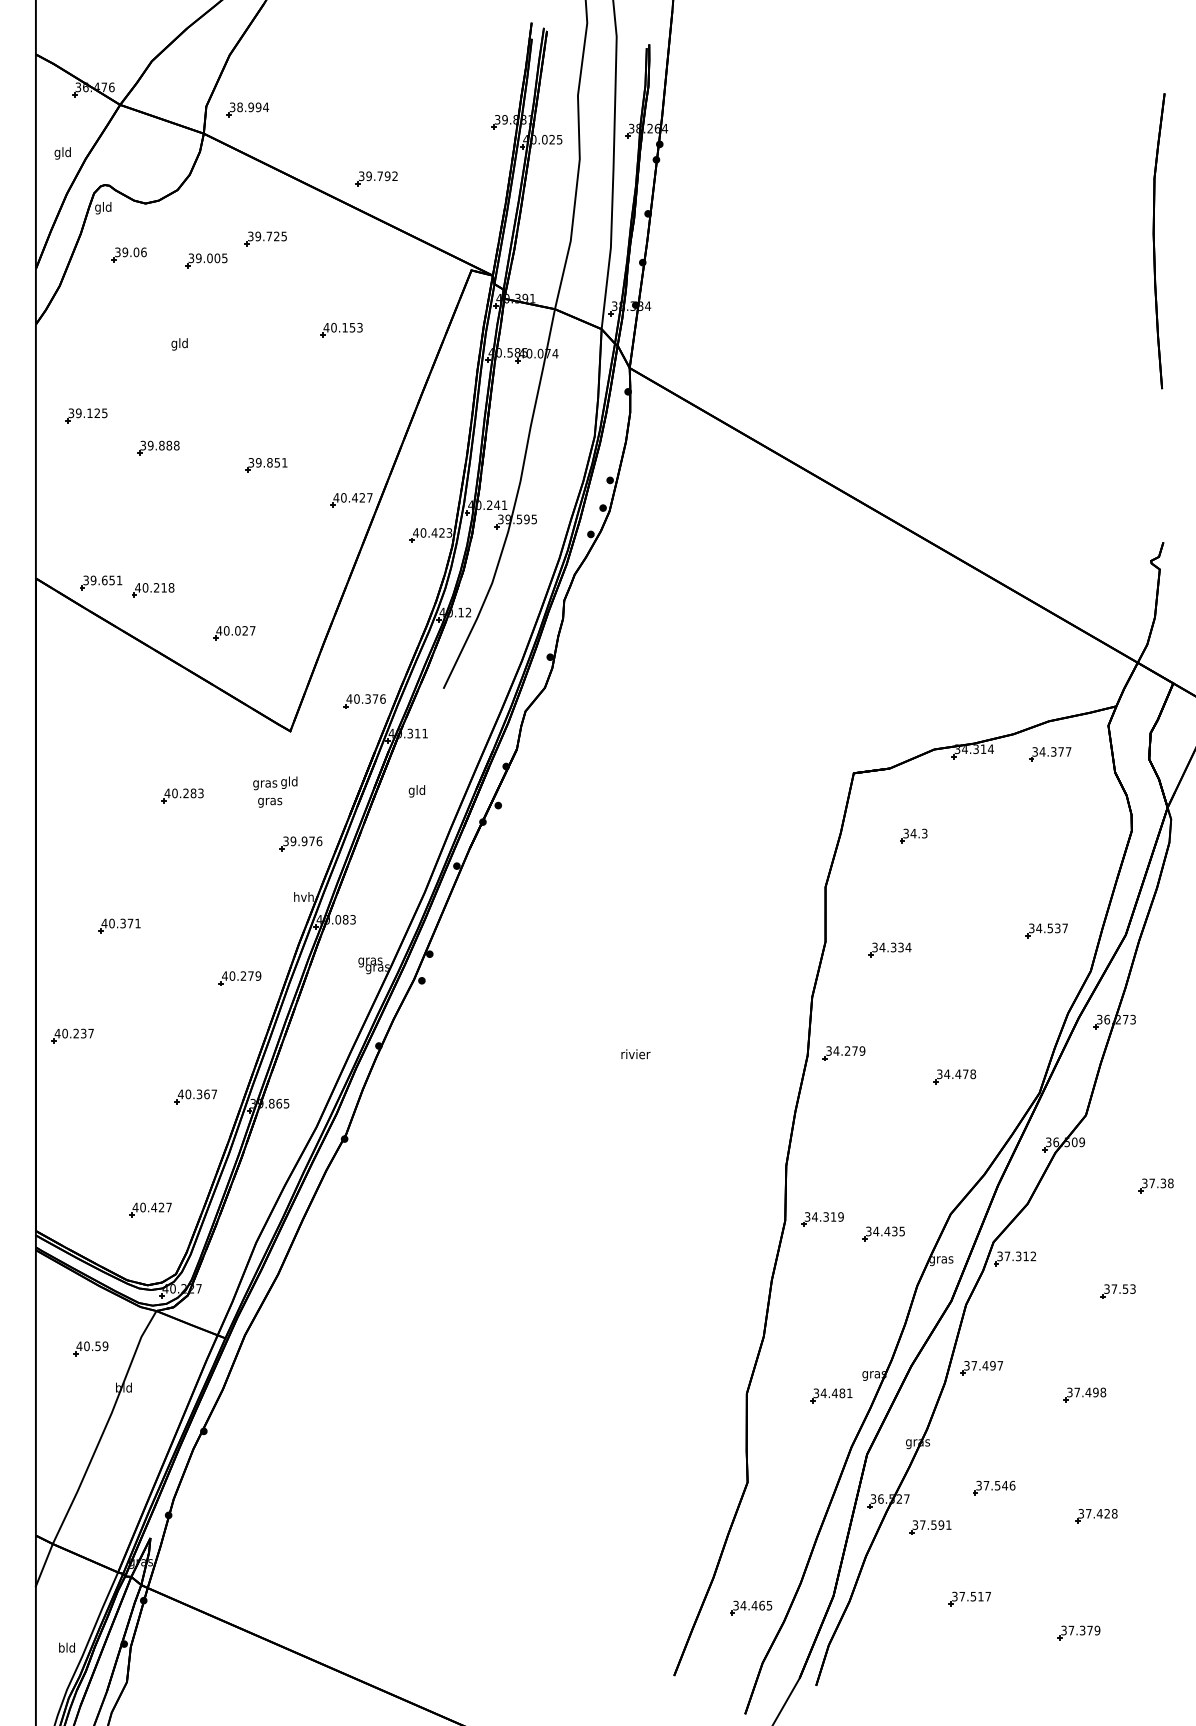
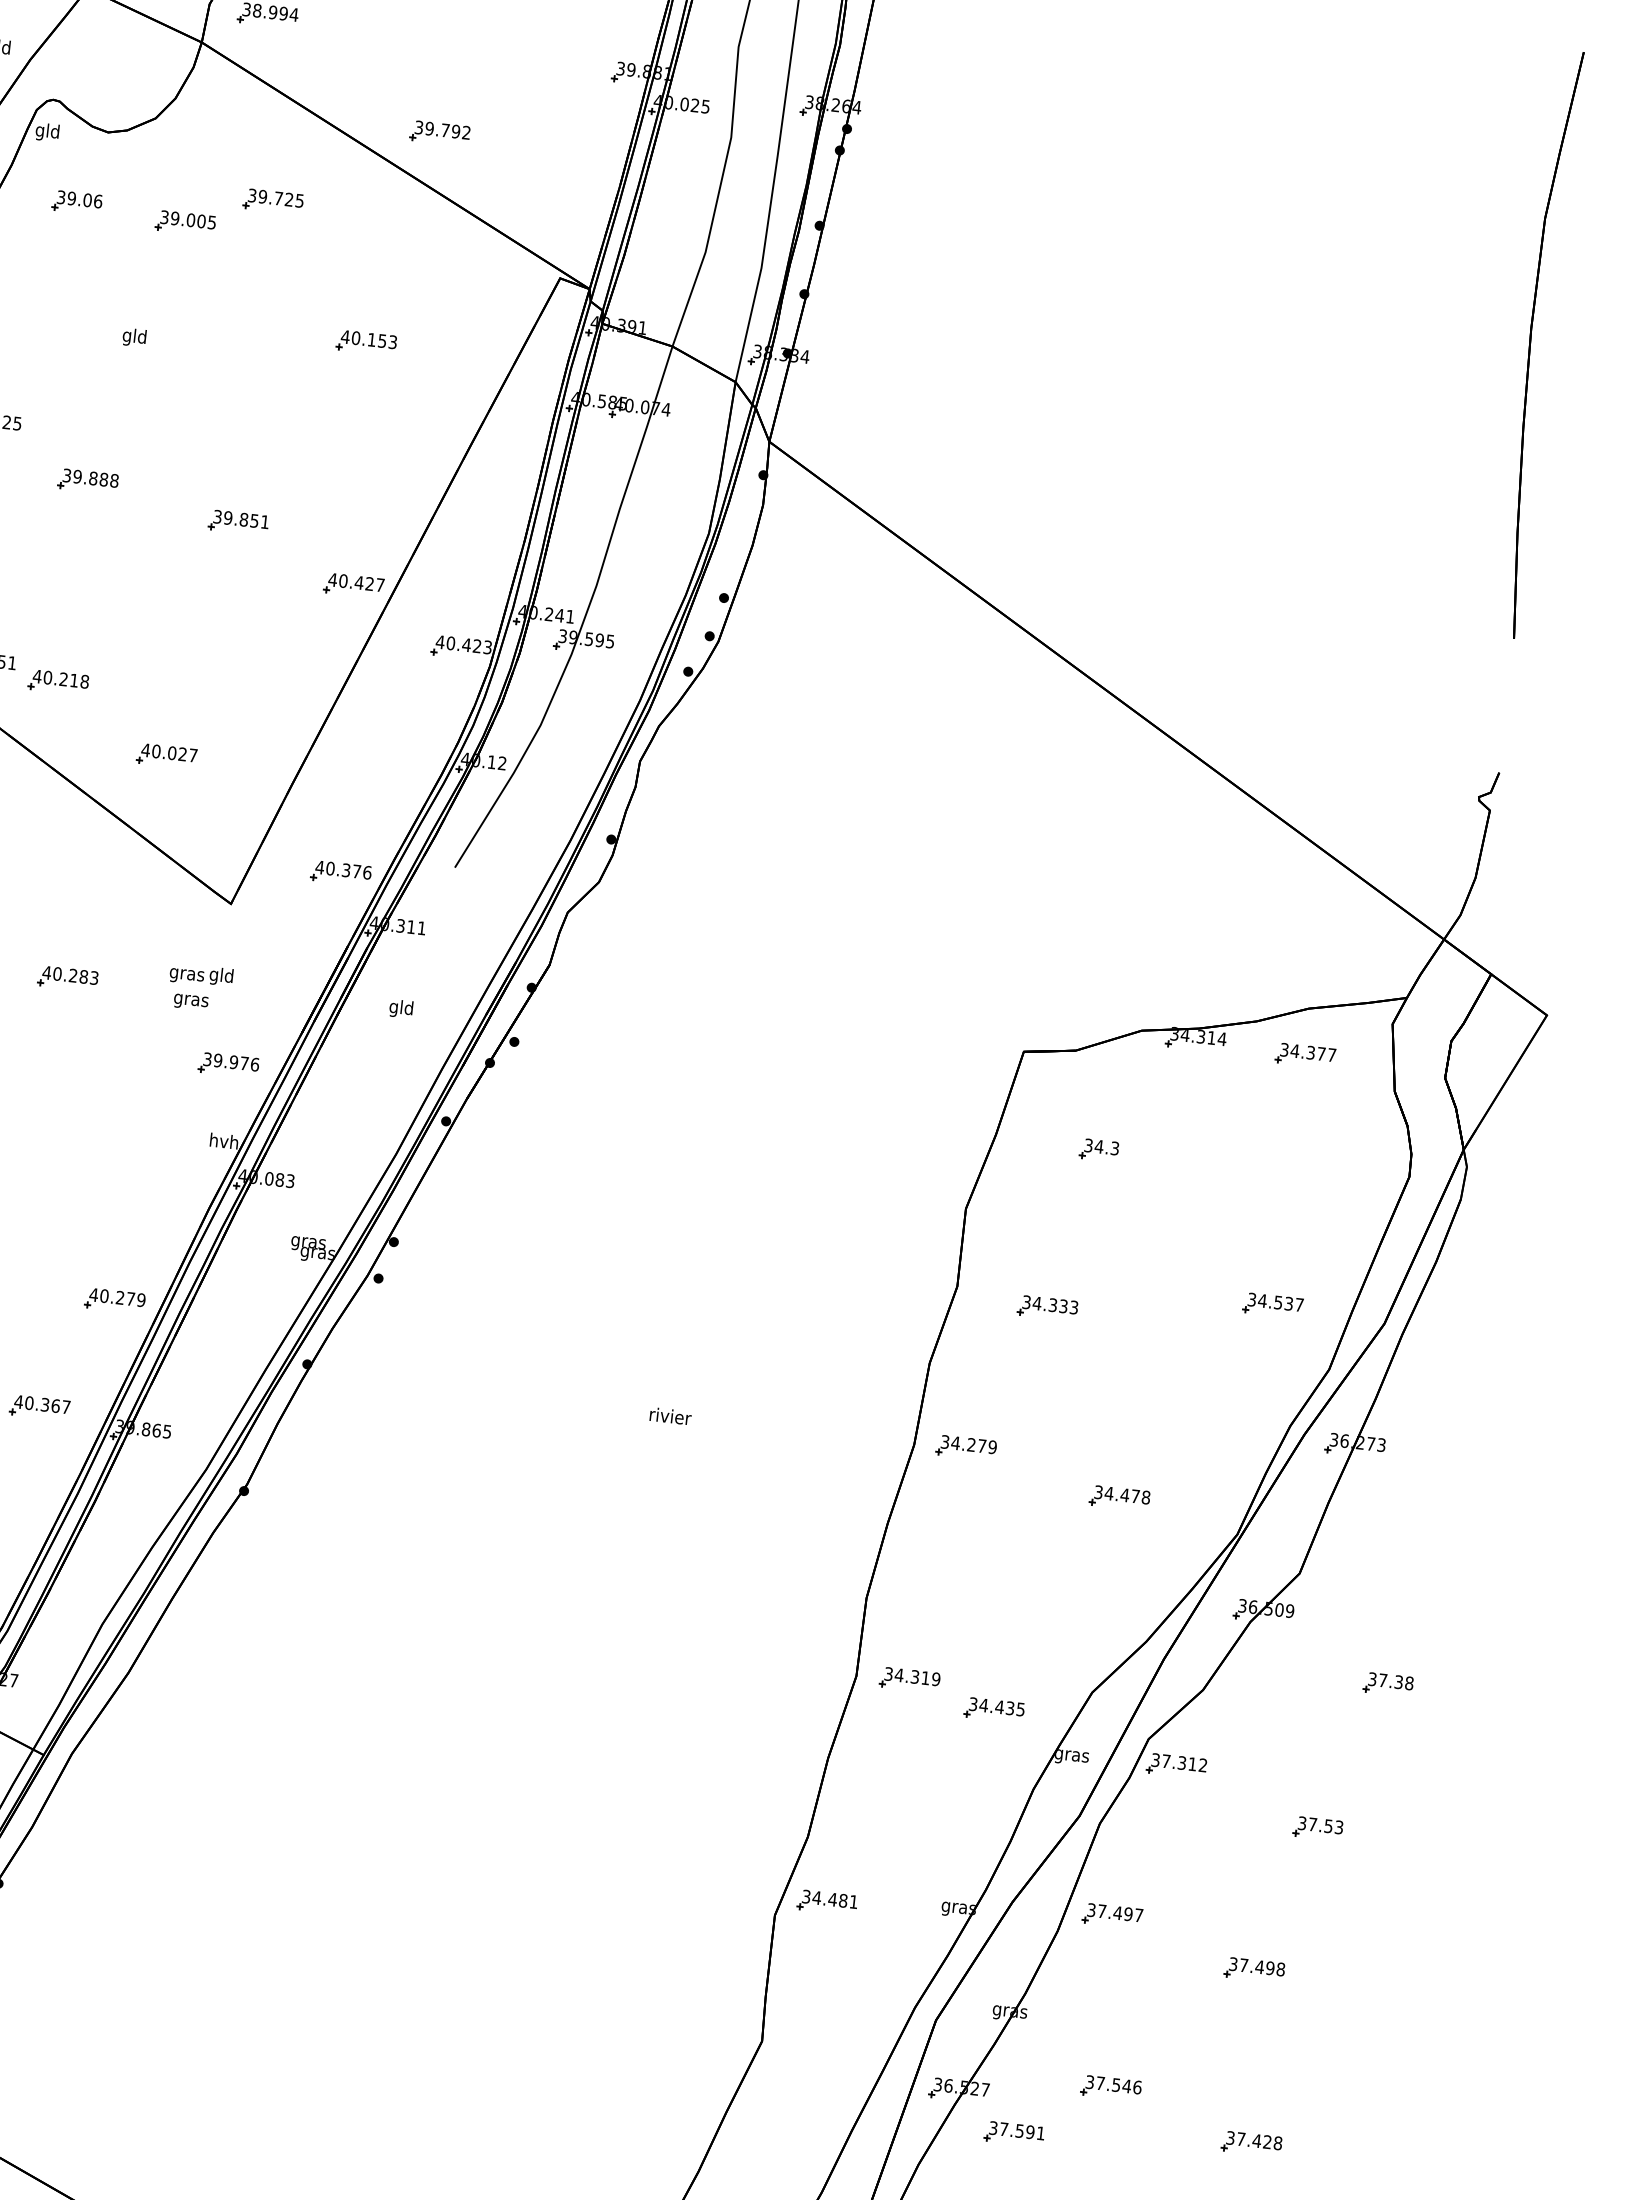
part: (1158, 241) -> (1539, 344), size x1.4
text: (908, 947) -> (1074, 1307), 34.334 -> 34.333
part: (239, 978) -> (114, 1300), moved
part: (831, 1395) -> (827, 1902), moved

